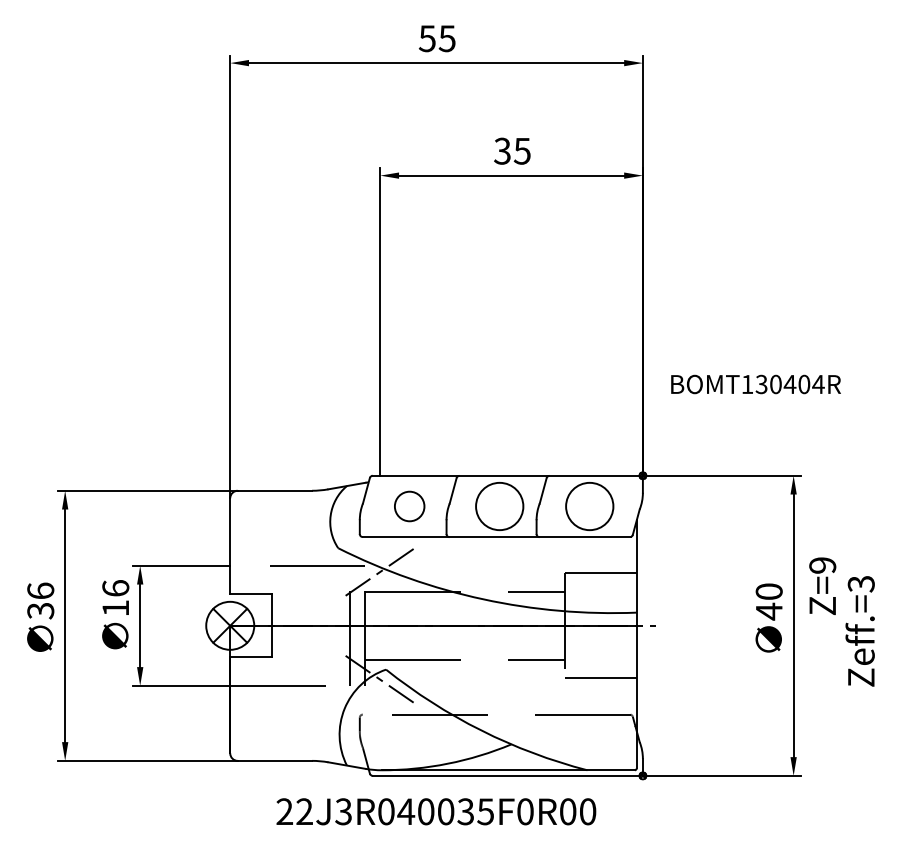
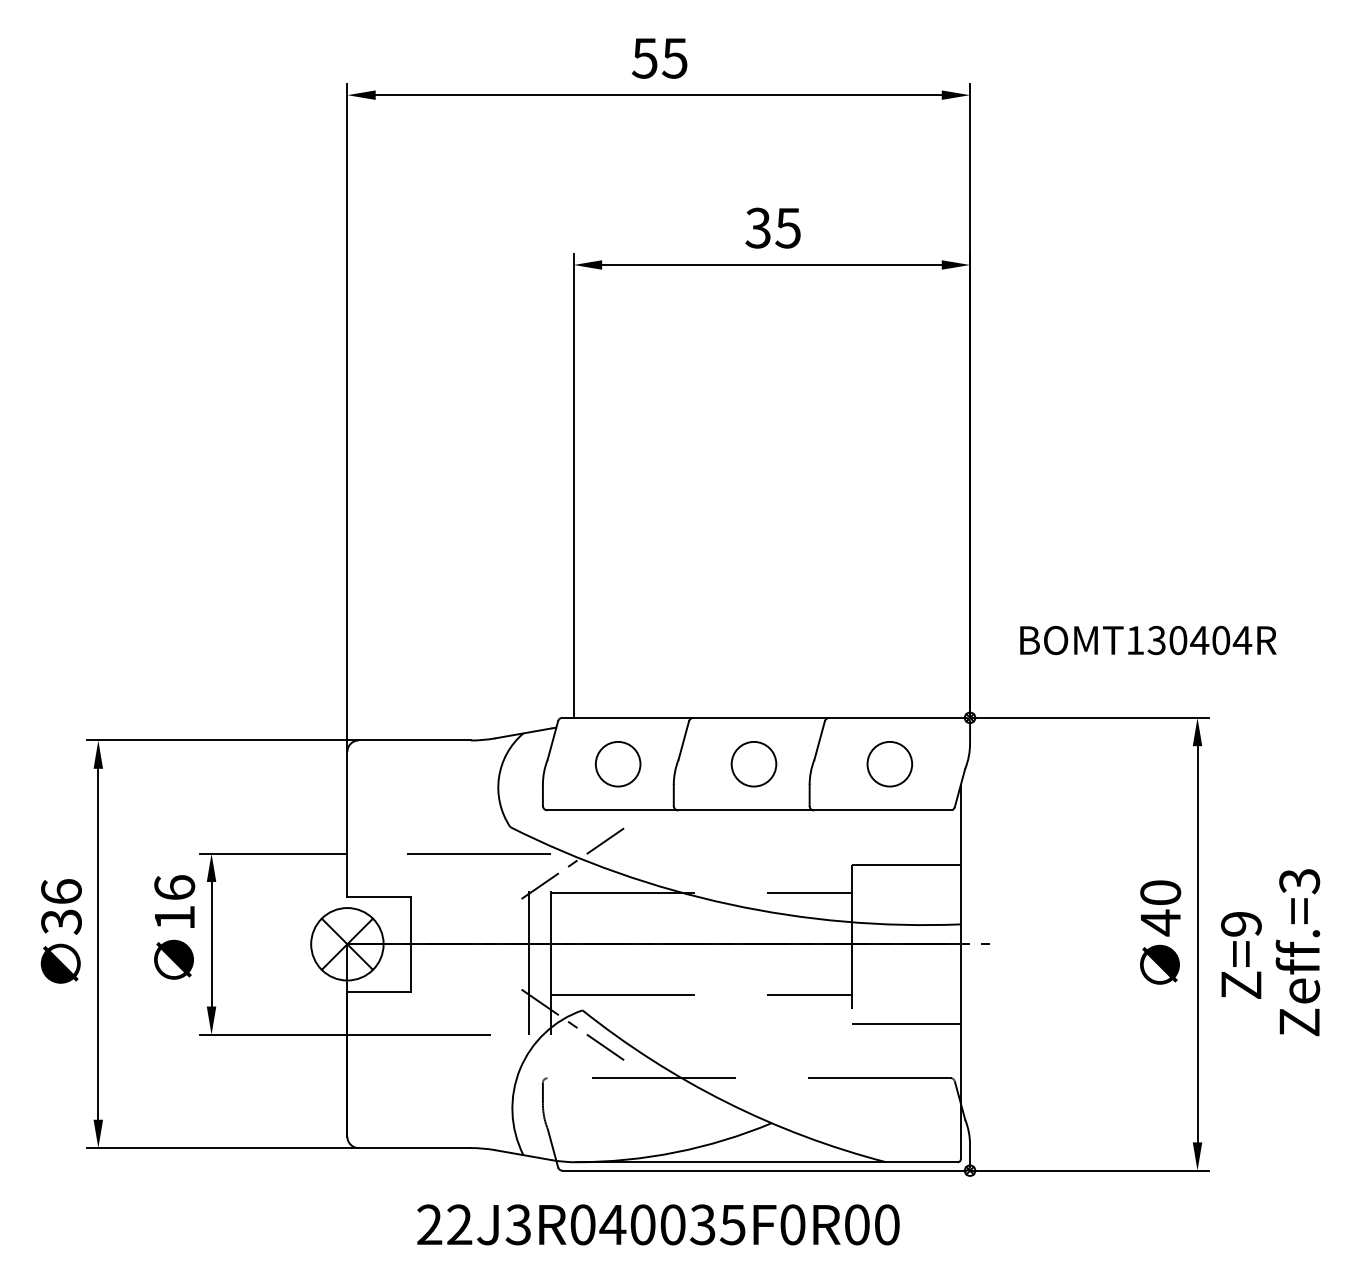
text: (755, 384) -> (1147, 640), moved
circle: (499, 506) -> (753, 764), size x0.62
circle: (589, 506) -> (889, 764), size x0.62
text: (822, 585) -> (1241, 954), moved

